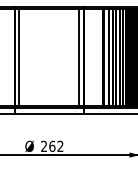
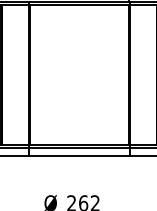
line: (19, 57) -> (36, 74), removed
line: (79, 57) -> (122, 74), removed

